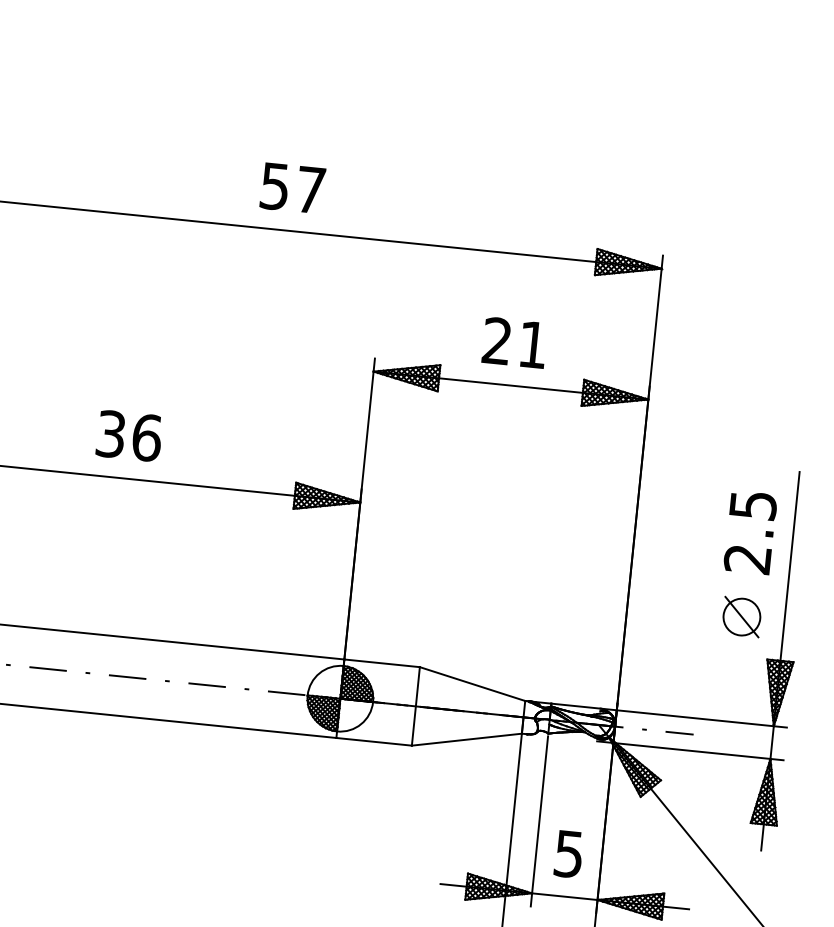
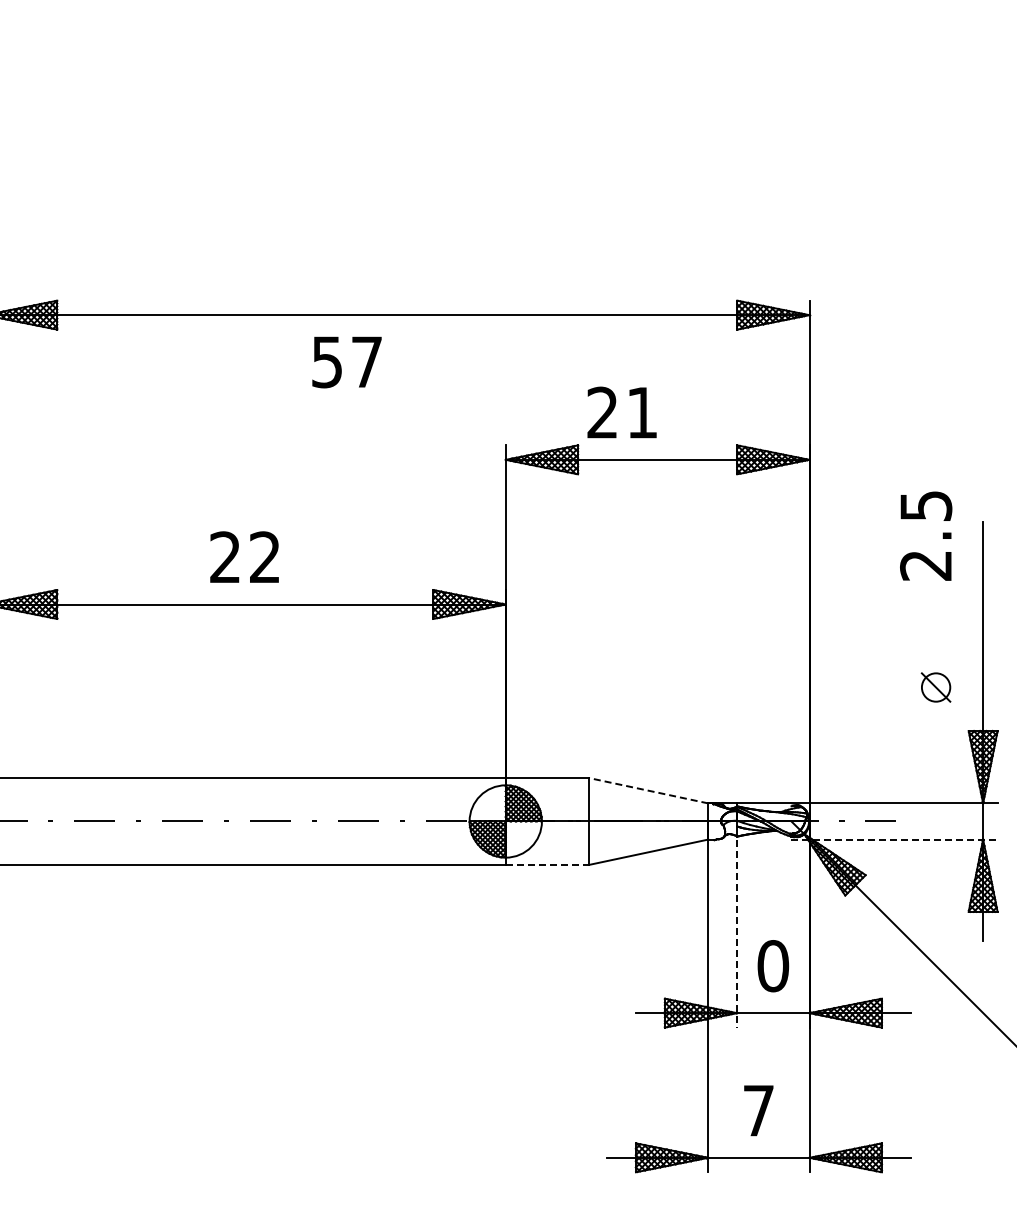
text: (292, 188) -> (346, 362), moved
text: (514, 342) -> (621, 412), moved
text: (129, 436) -> (245, 557), 36 -> 22
text: (750, 532) -> (926, 535), moved
part: (741, 617) -> (935, 687), size x0.7
line: (472, 683) -> (648, 790), solid -> dashed
line: (374, 741) -> (547, 864), solid -> dashed
line: (691, 750) -> (895, 839), solid -> dashed
line: (539, 822) -> (737, 934), solid -> dashed
text: (569, 854) -> (773, 966), 5 -> 0

